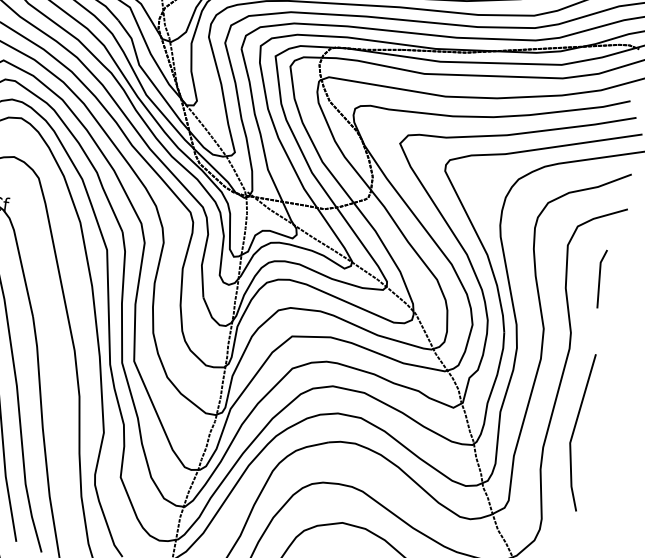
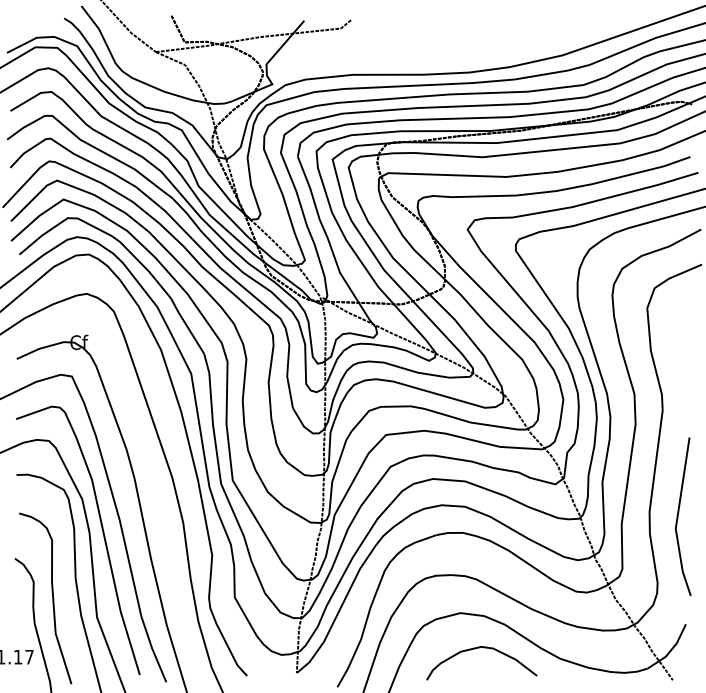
line: (599, 278) -> (683, 336), removed
line: (574, 431) -> (678, 516), moved

